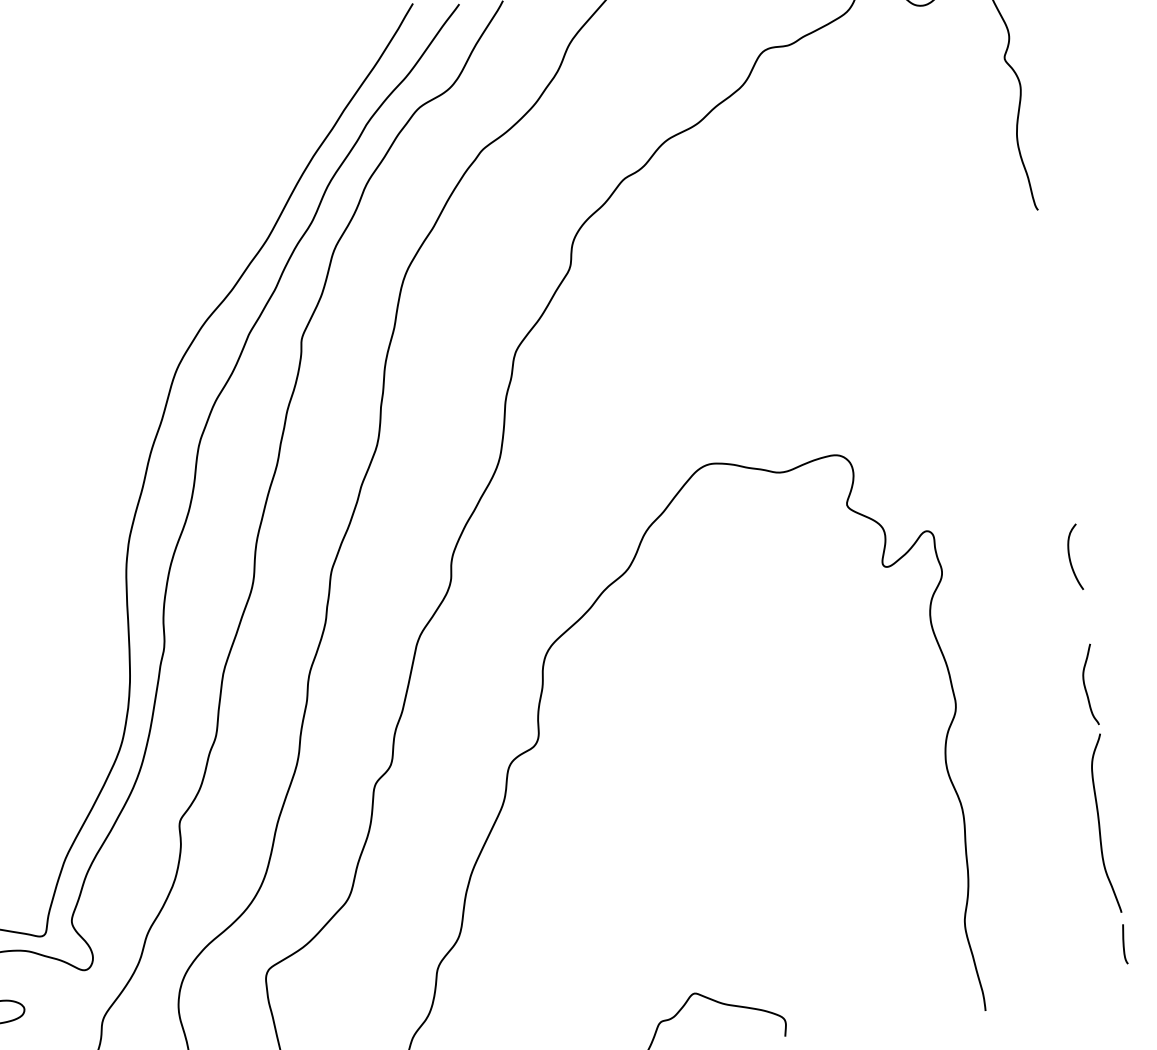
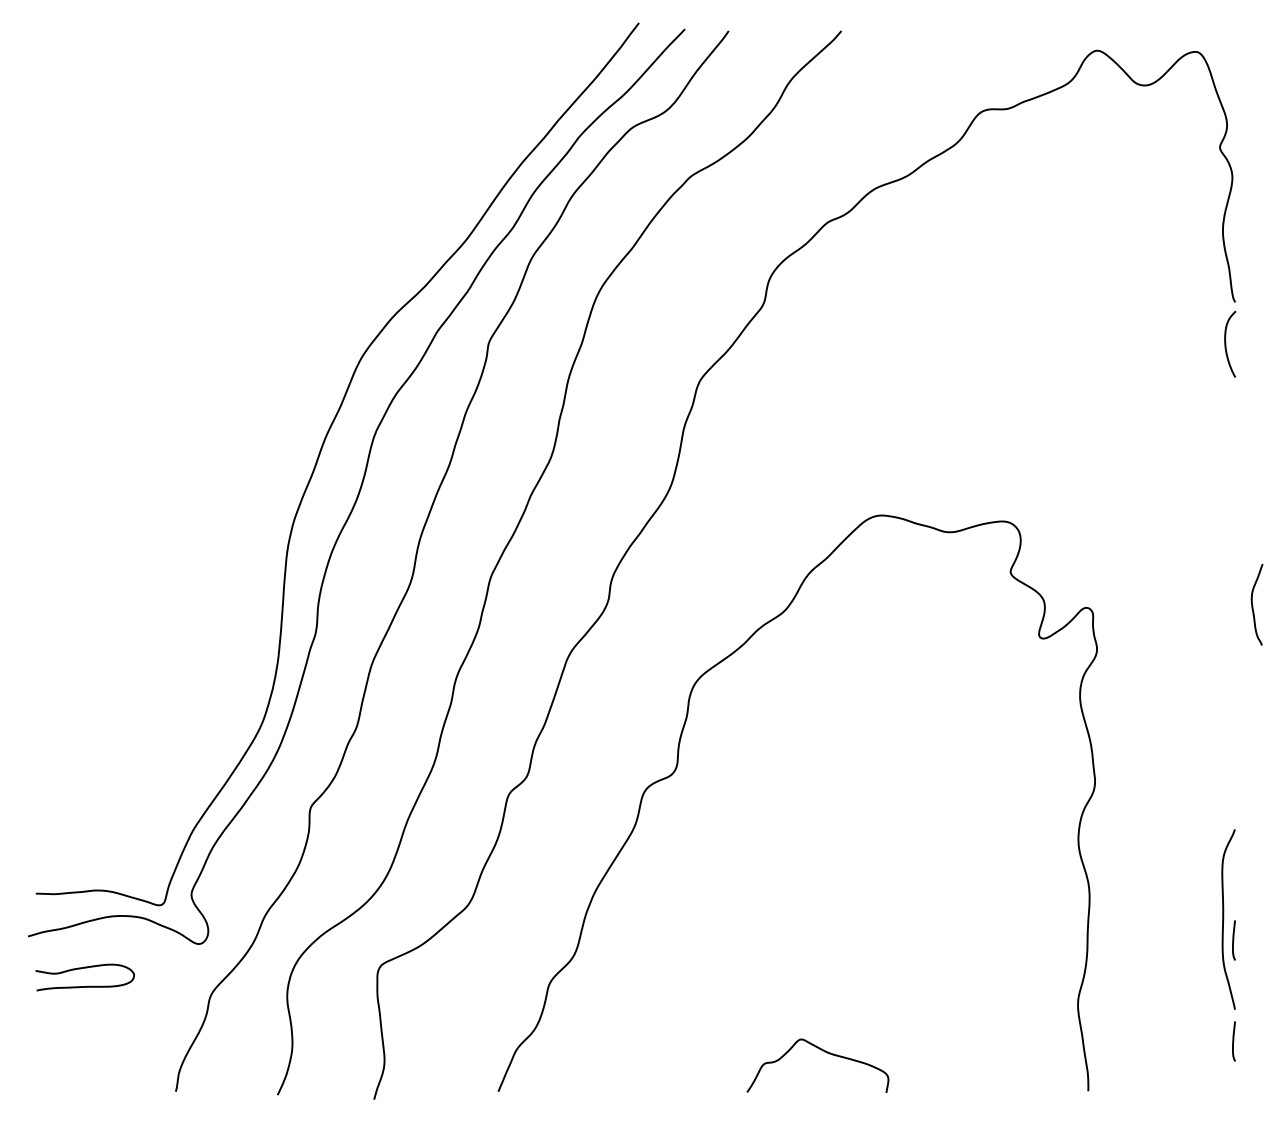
curve: (1070, 557) -> (1226, 343), moved
curve: (1086, 686) -> (1253, 605), moved
curve: (1111, 844) -> (1233, 940), added

